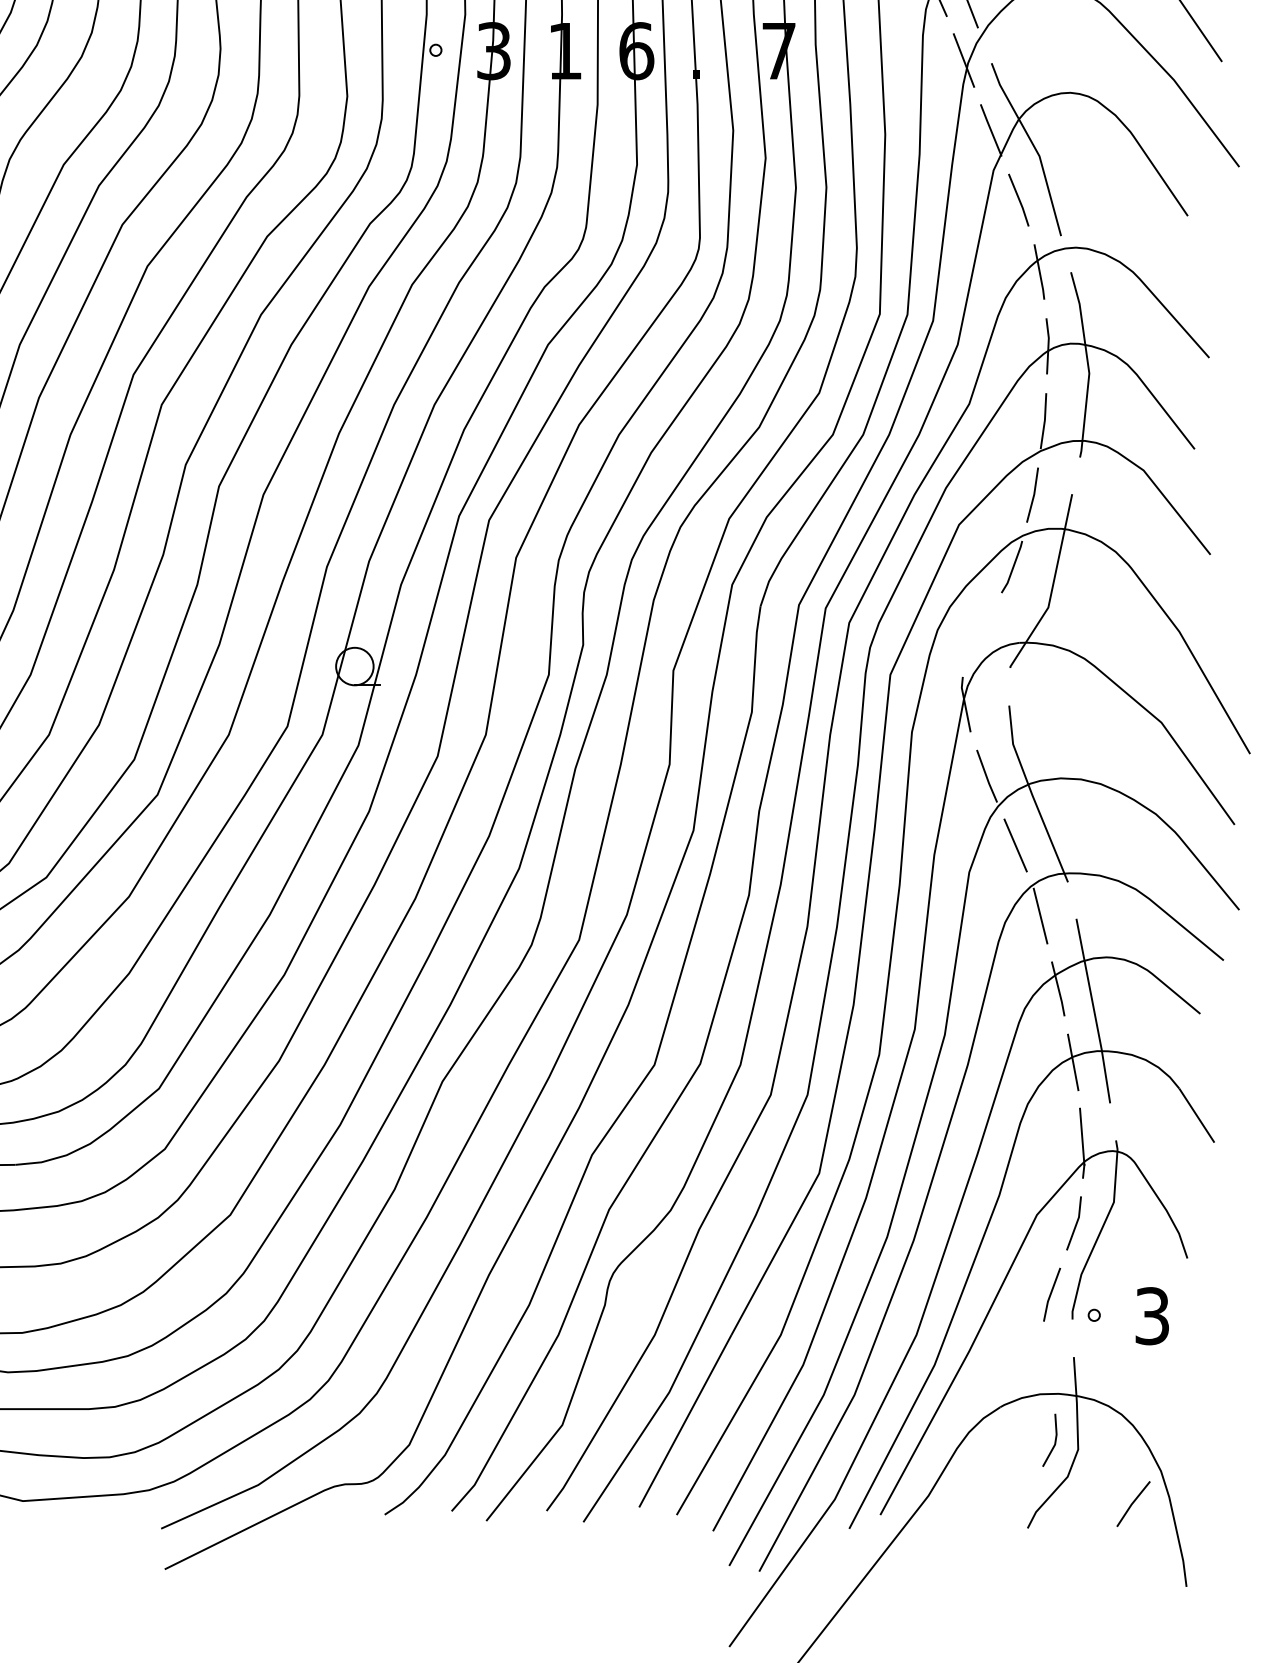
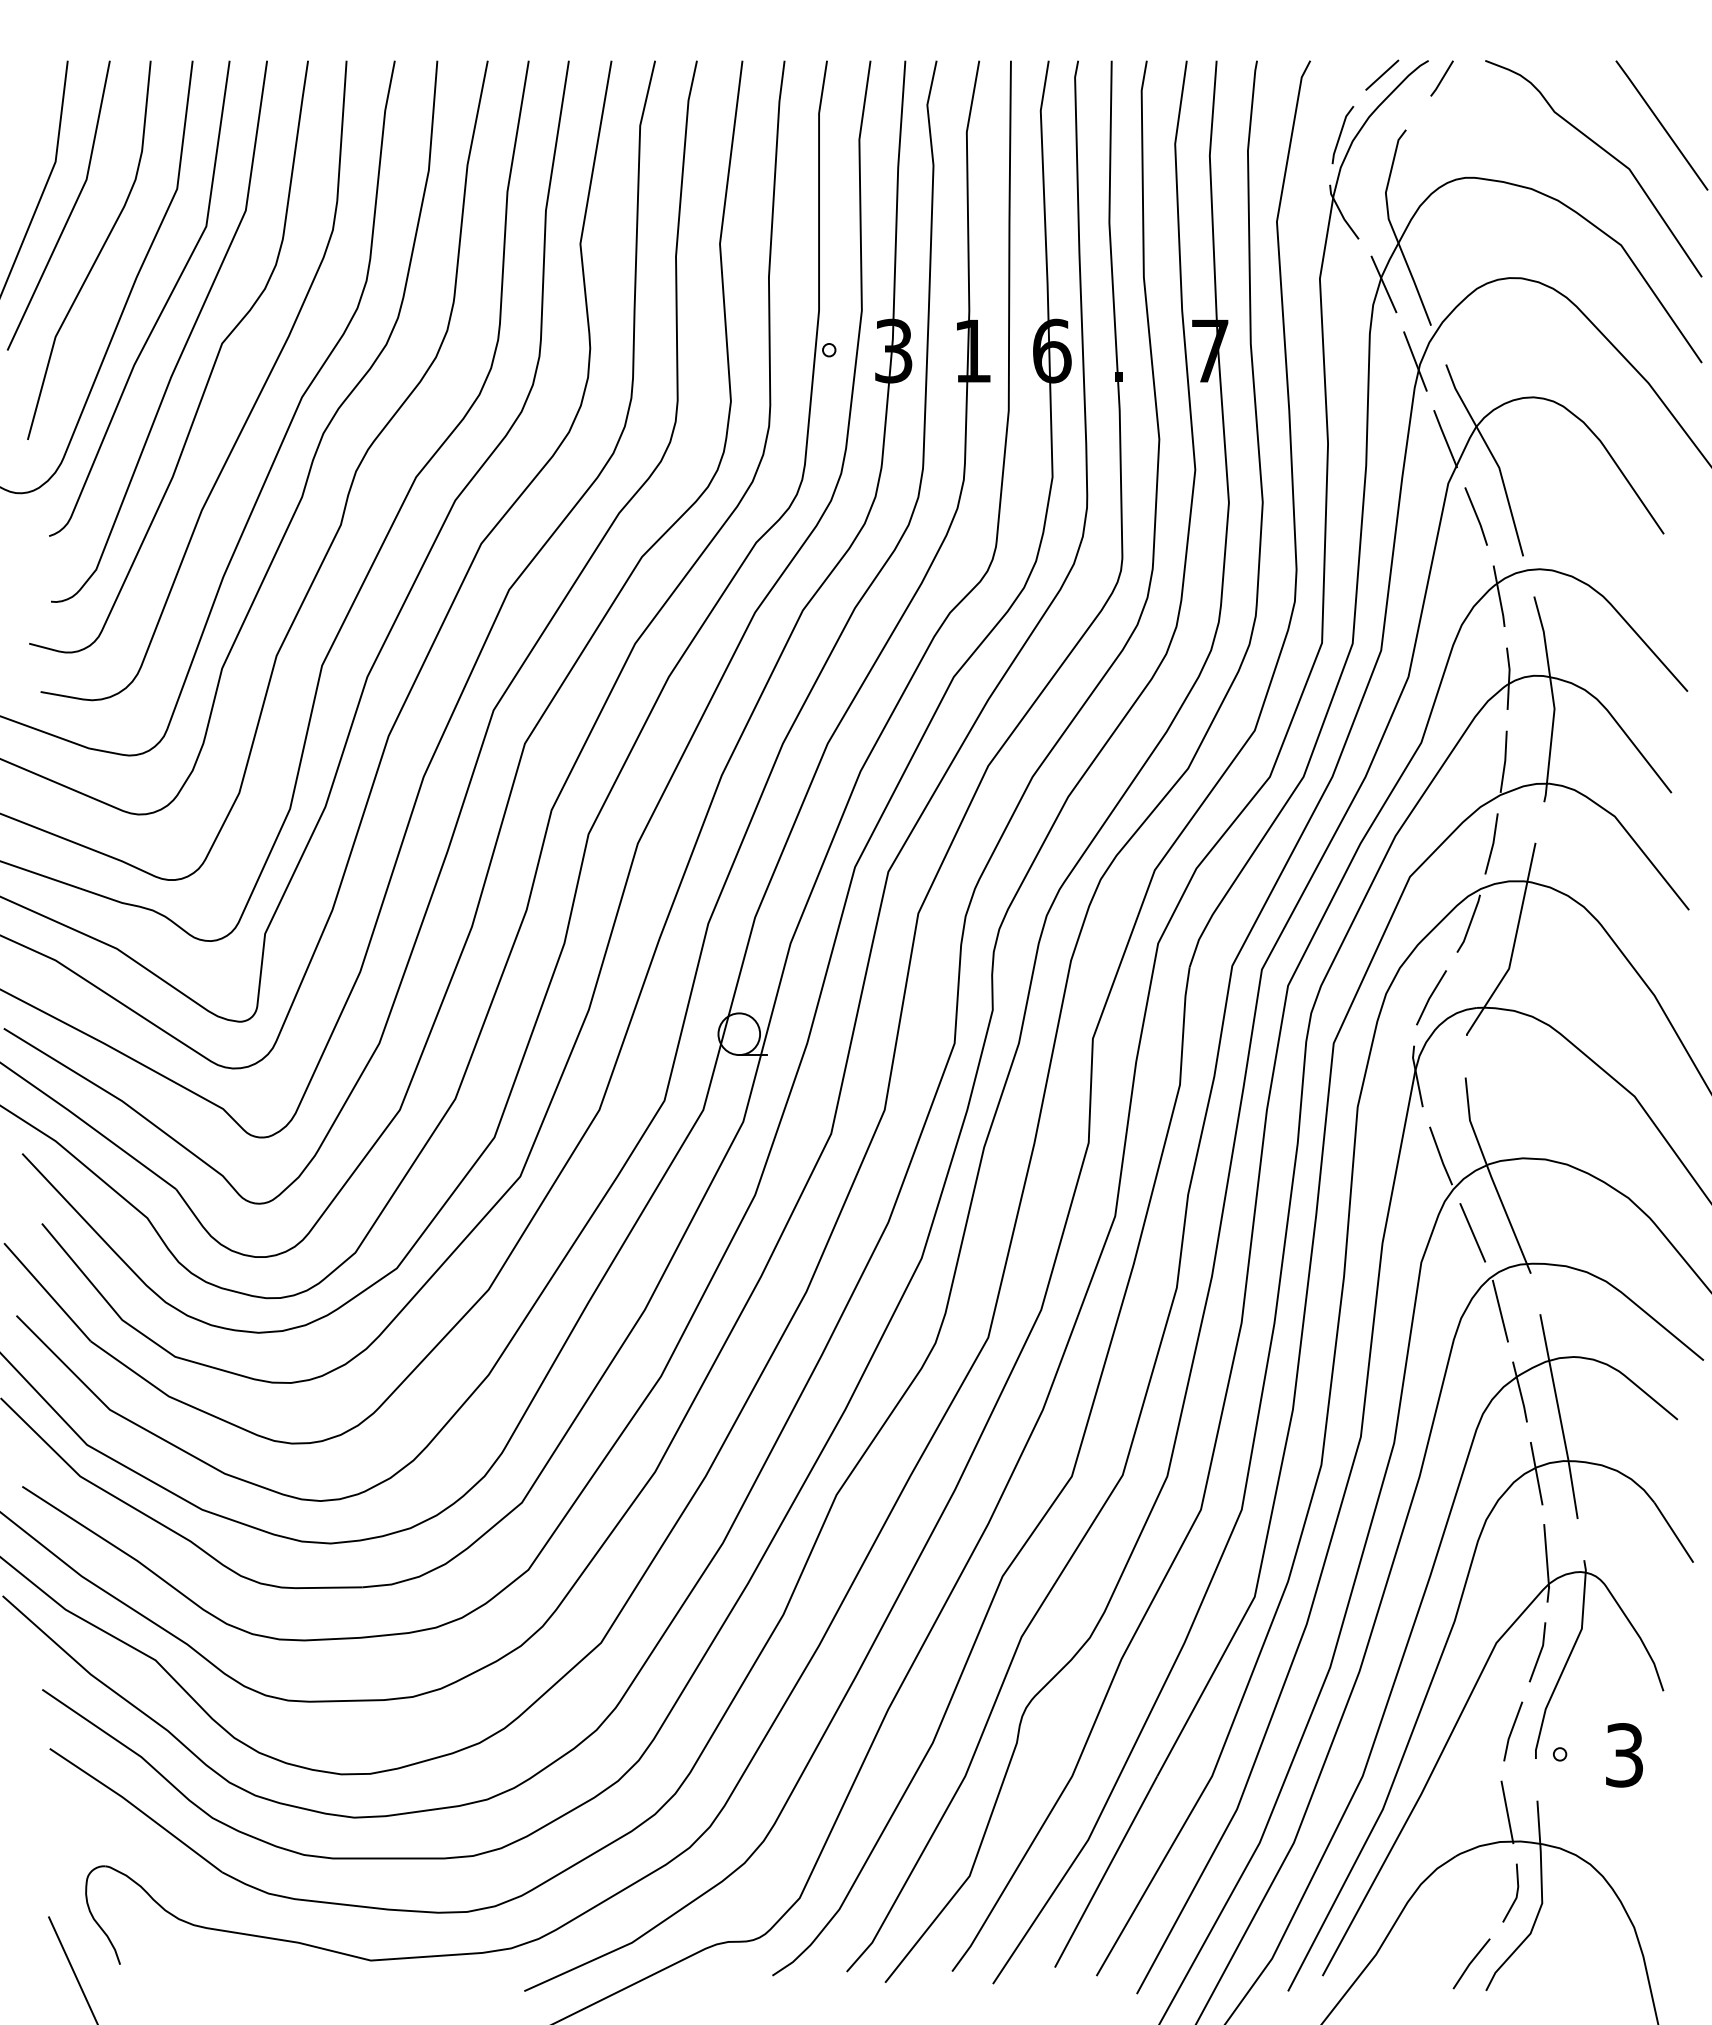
line: (978, 633) -> (1431, 997), added
line: (1046, 1367) -> (1507, 1812), added
line: (1133, 1503) -> (1471, 1963), moved

